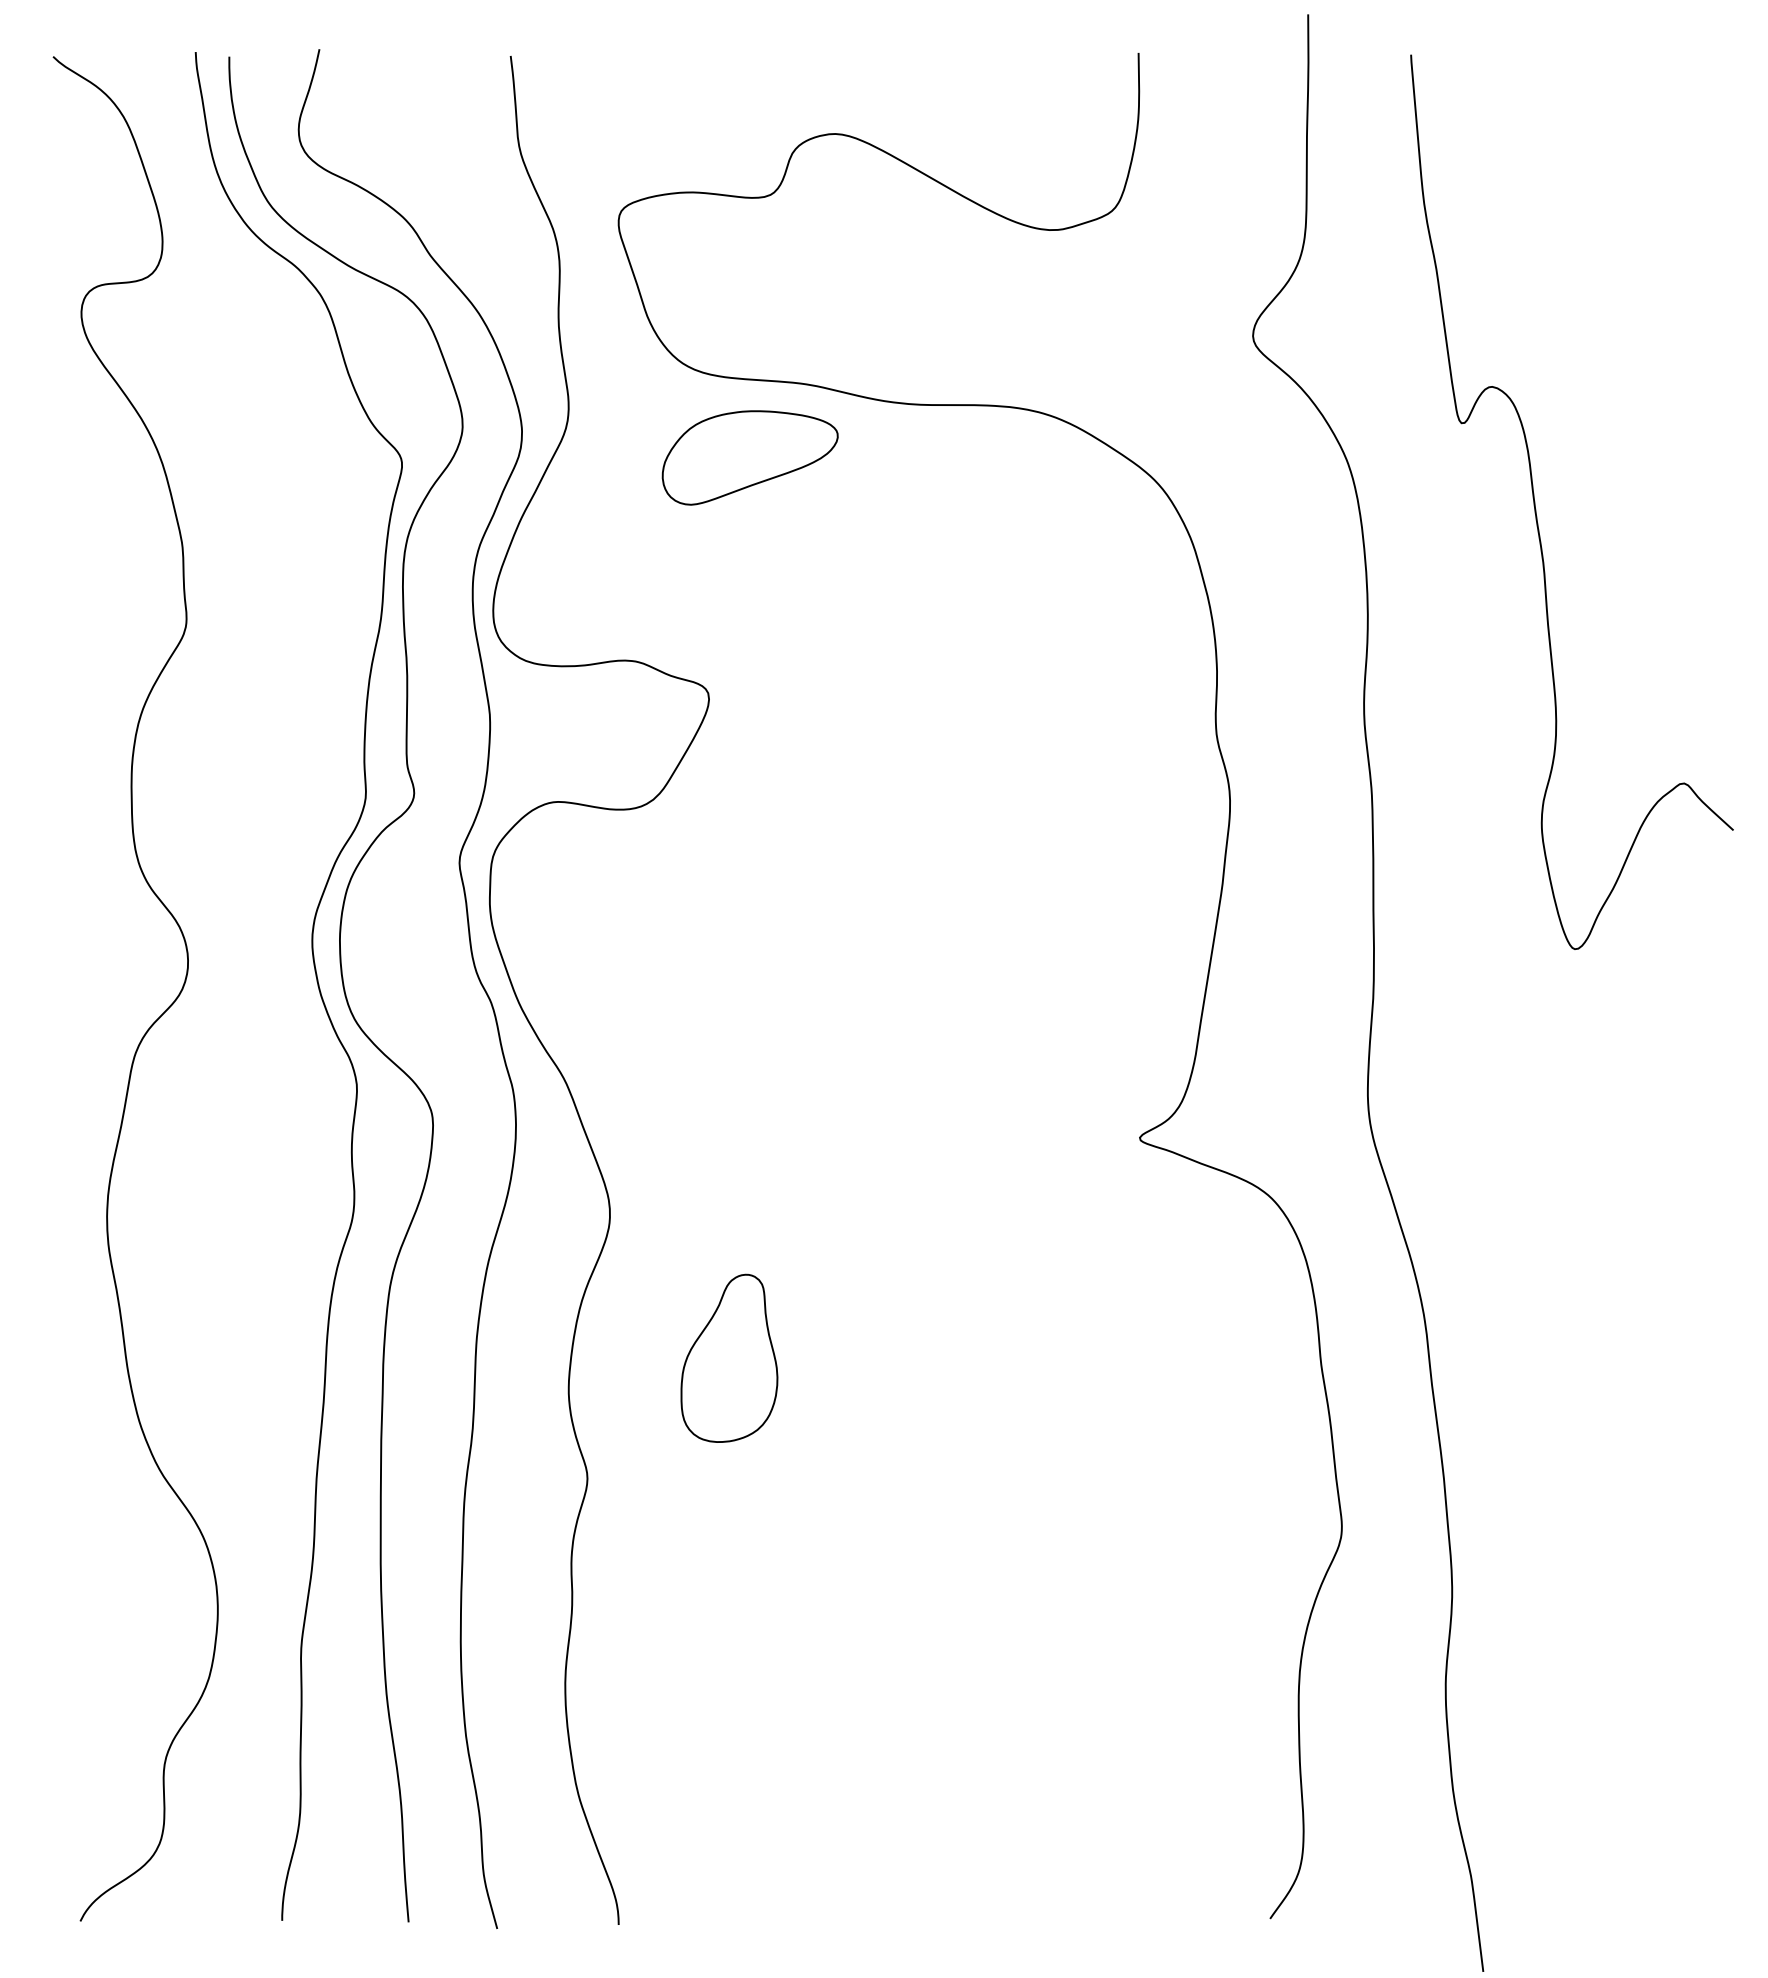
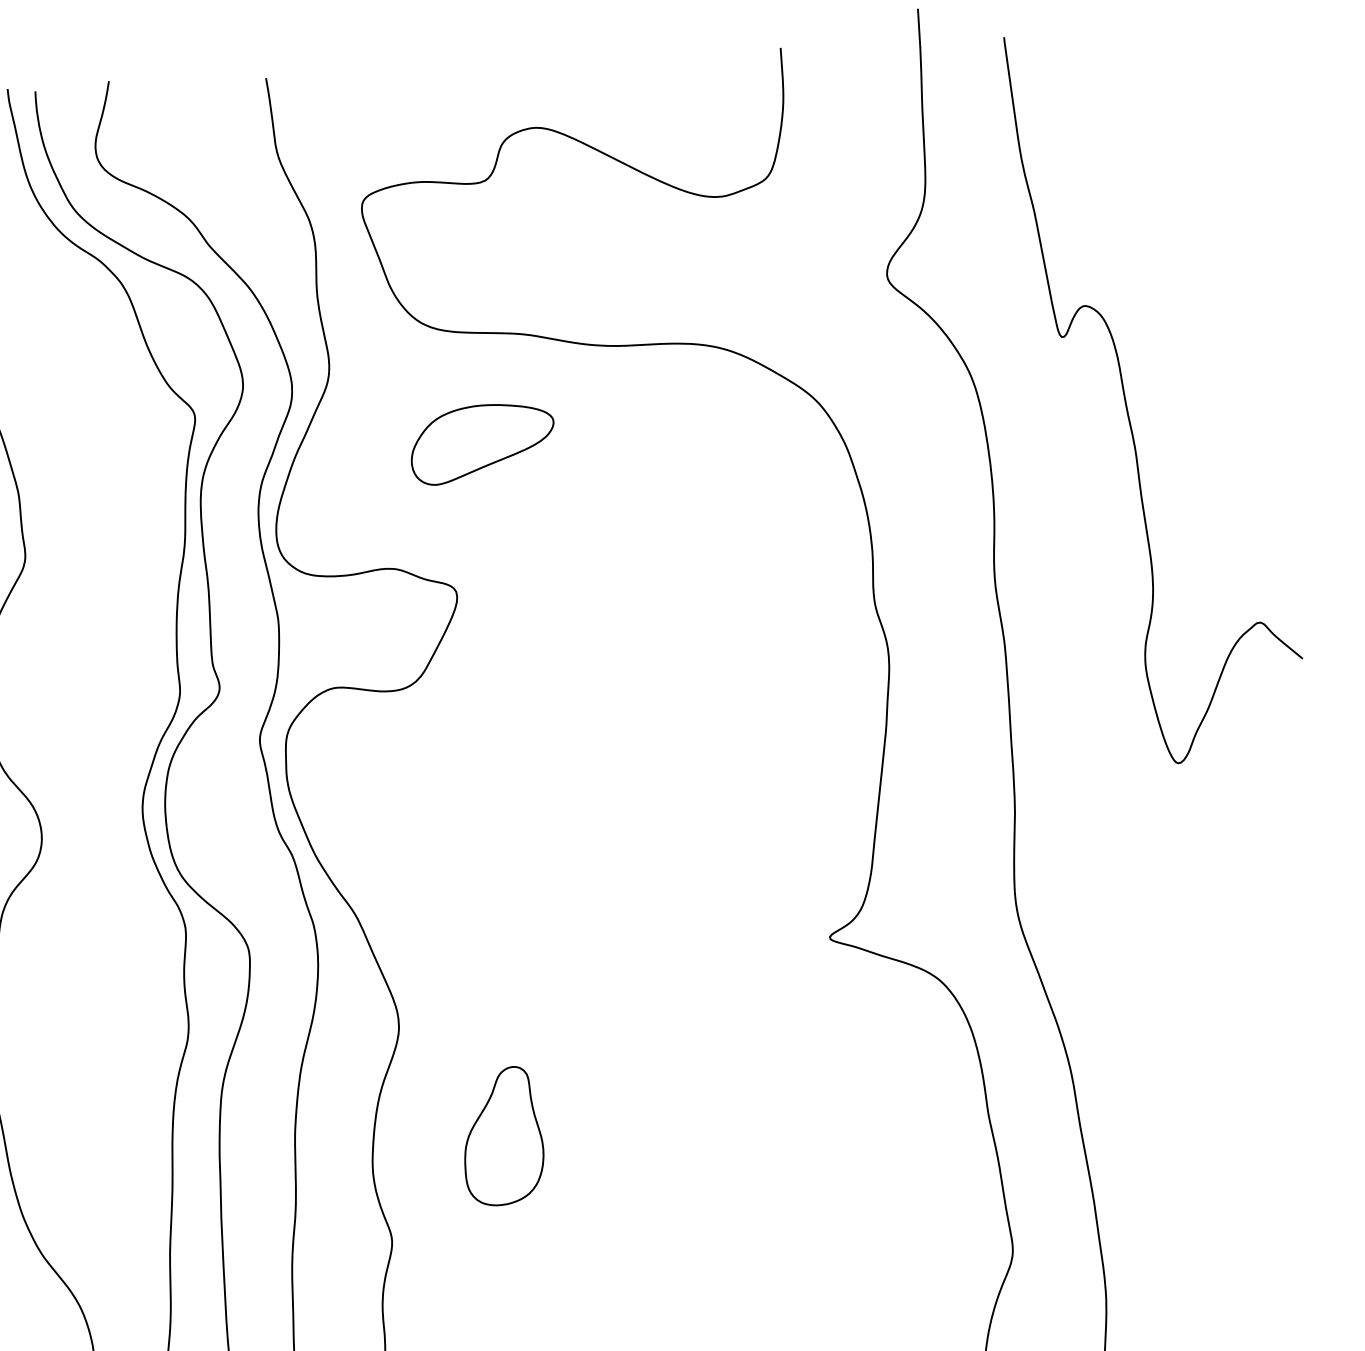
part: (749, 457) -> (482, 443), moved

